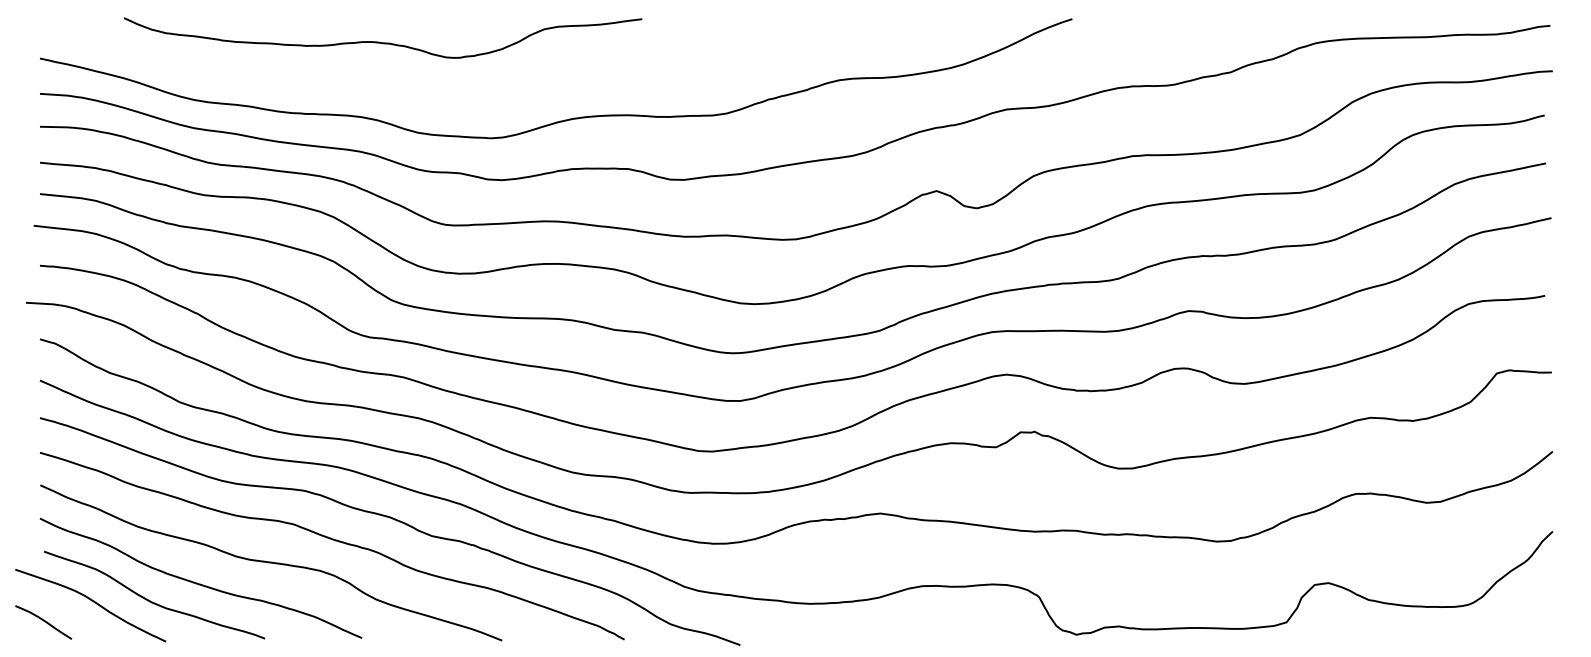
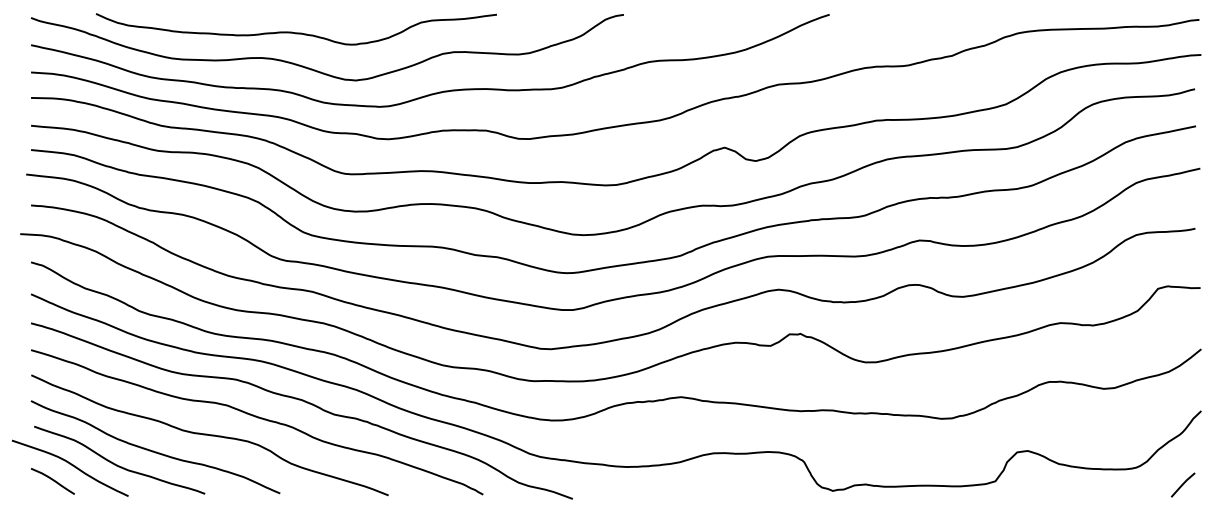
curve: (411, 91) -> (318, 70), added
curve: (43, 621) -> (52, 480), moved
line: (1528, 626) -> (1182, 484), added

